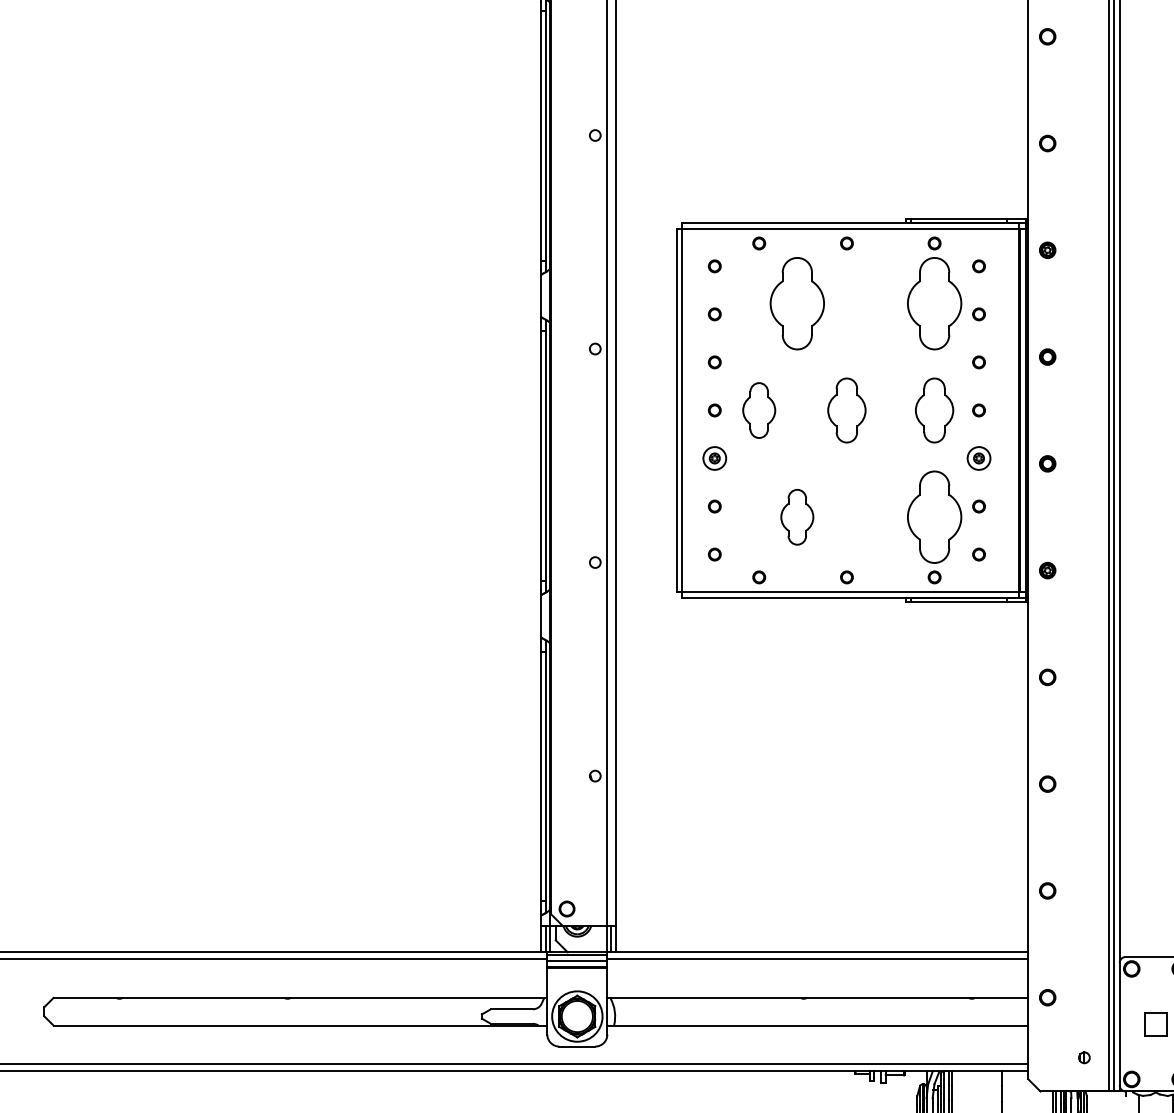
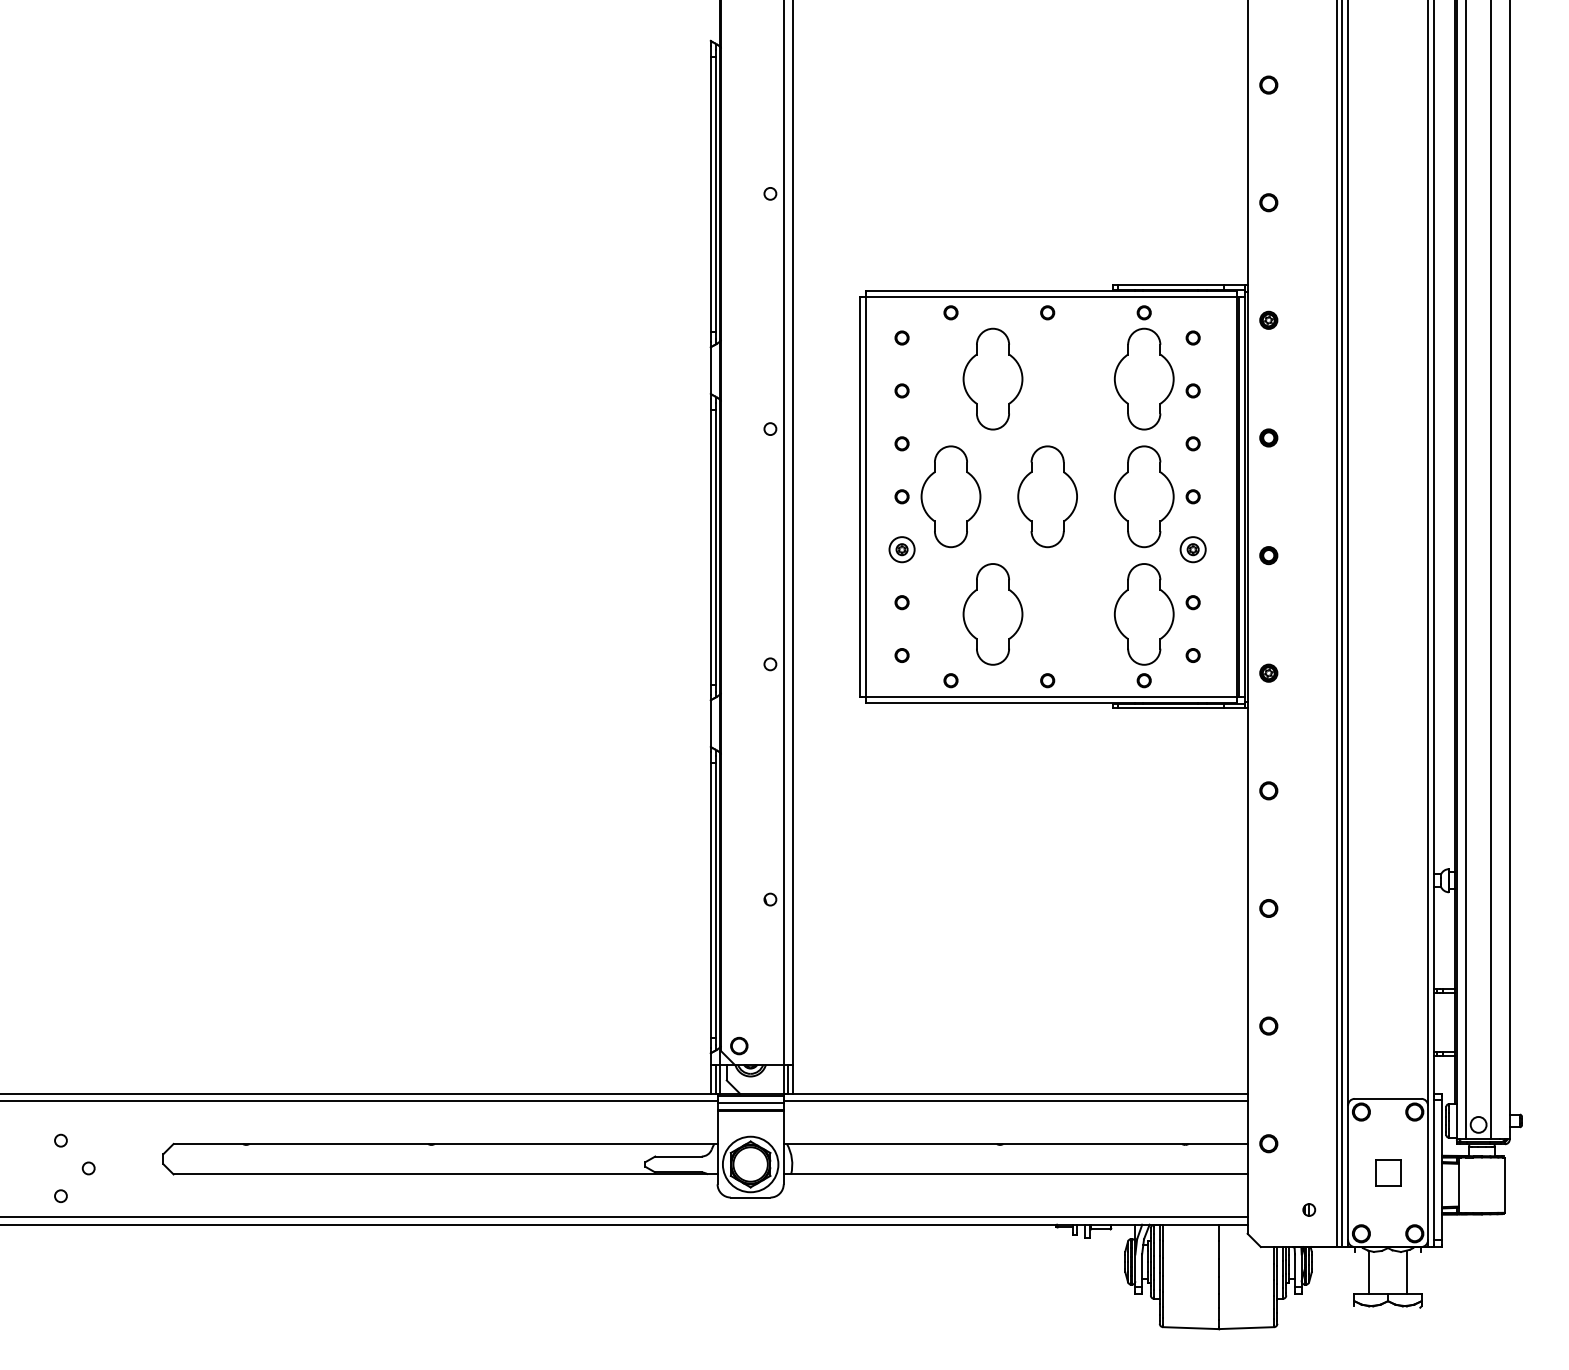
part: (758, 410) -> (950, 496), size x1.67
part: (846, 410) -> (1047, 496), size x1.43
part: (933, 410) -> (1143, 496), size x1.43
part: (796, 517) -> (992, 614), size x1.67

